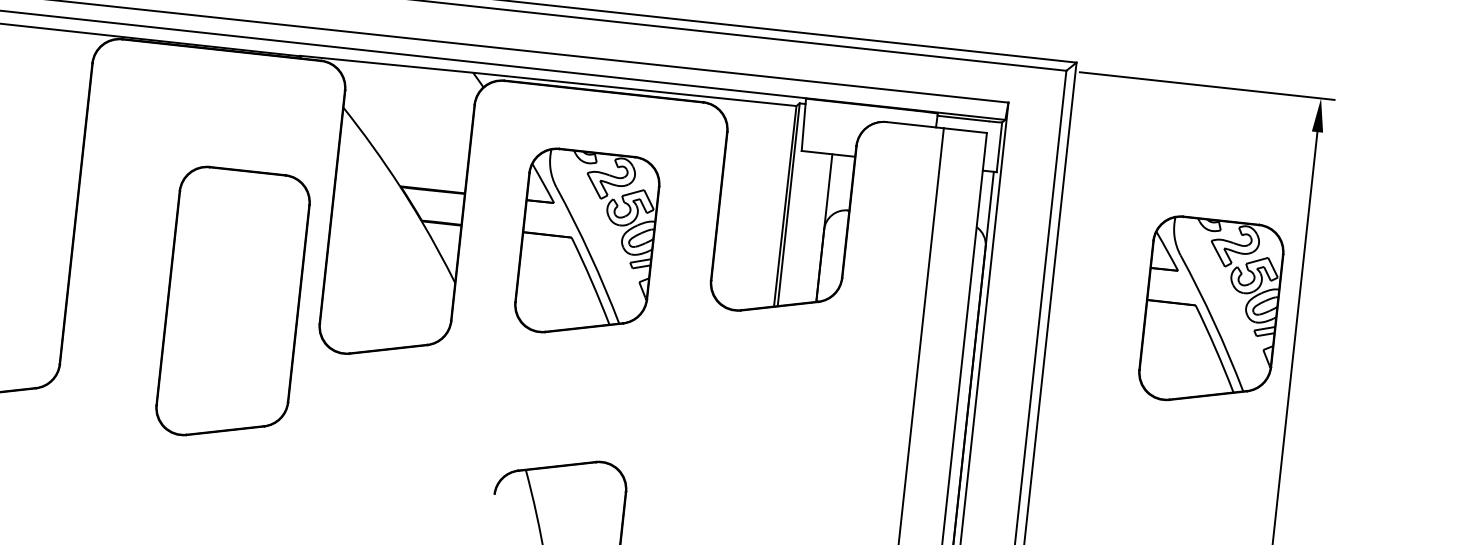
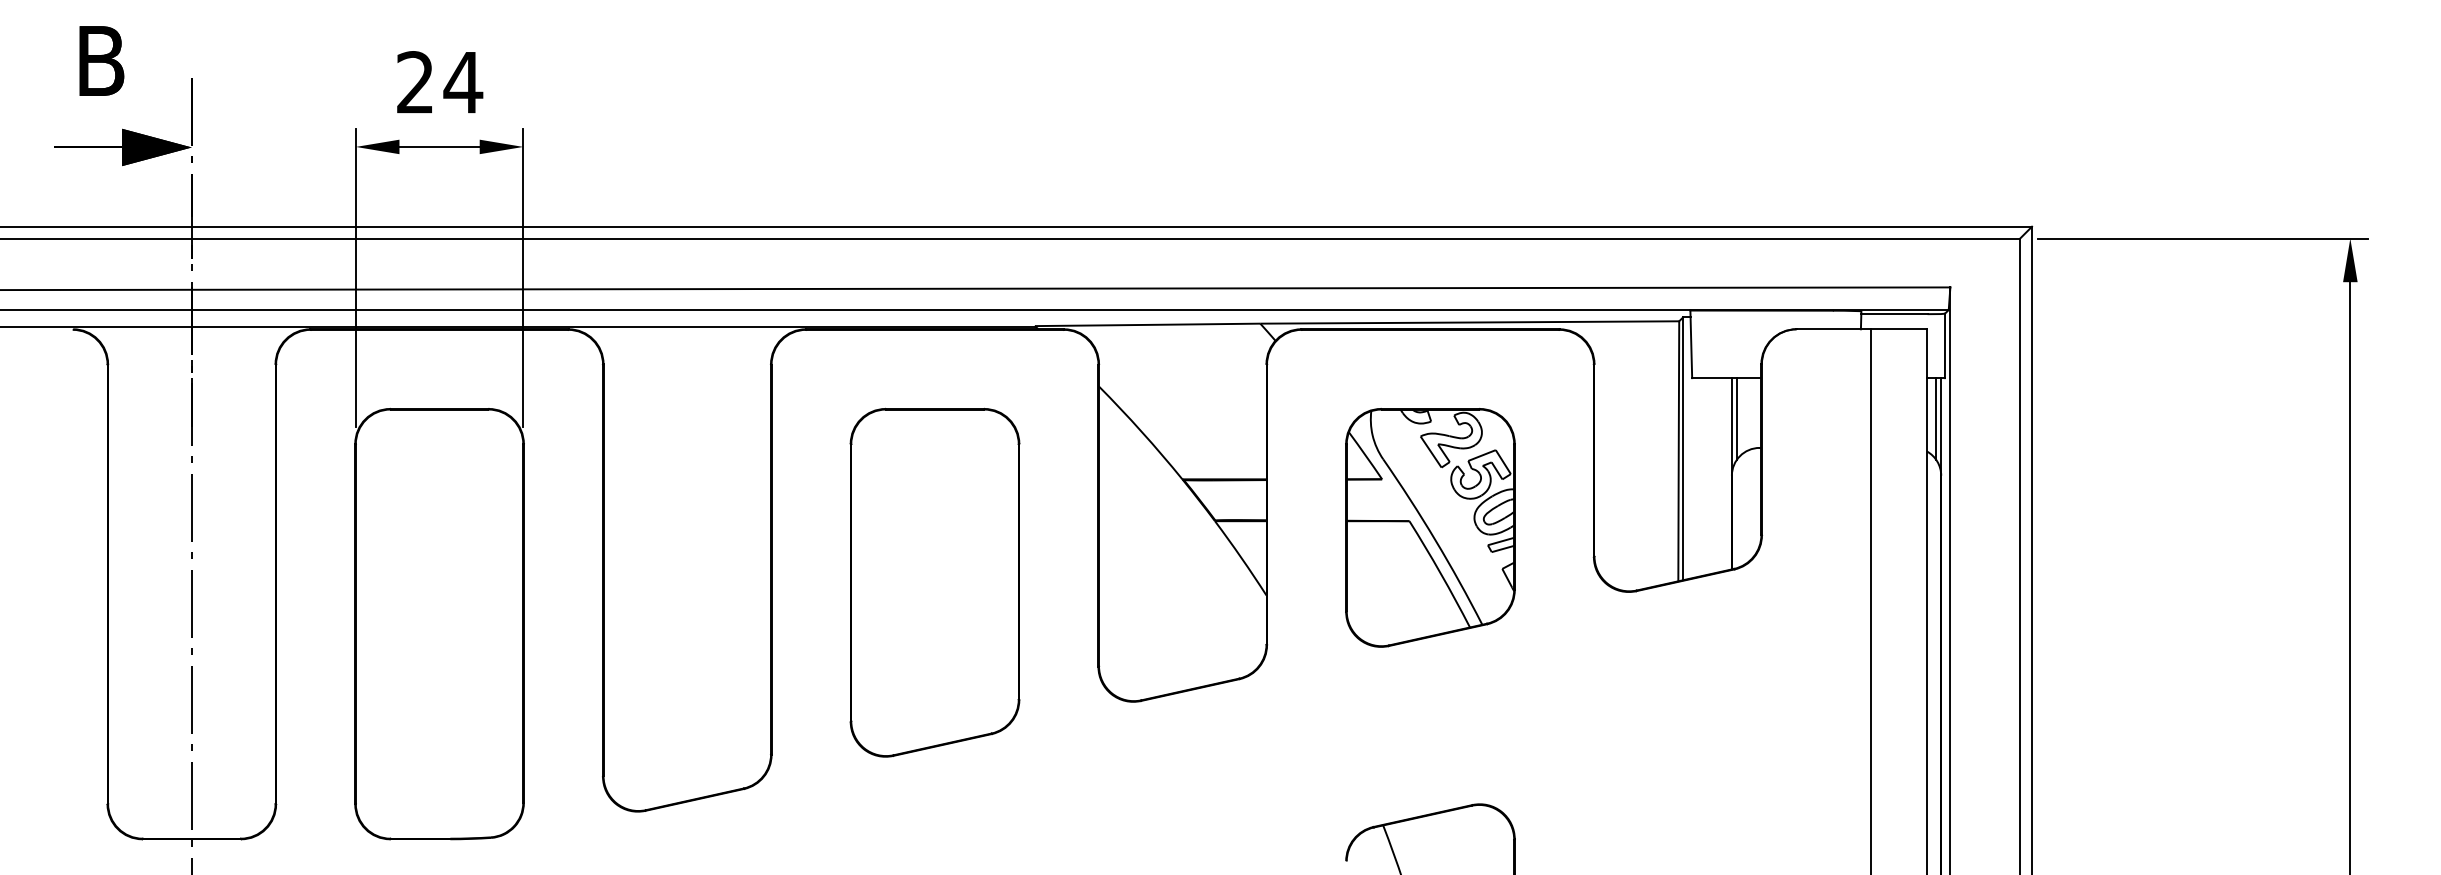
line: (832, 186) -> (1736, 419), added
line: (986, 203) -> (1936, 419), added
part: (232, 304) -> (934, 582), moved
part: (1211, 312) -> (2239, 527), removed

